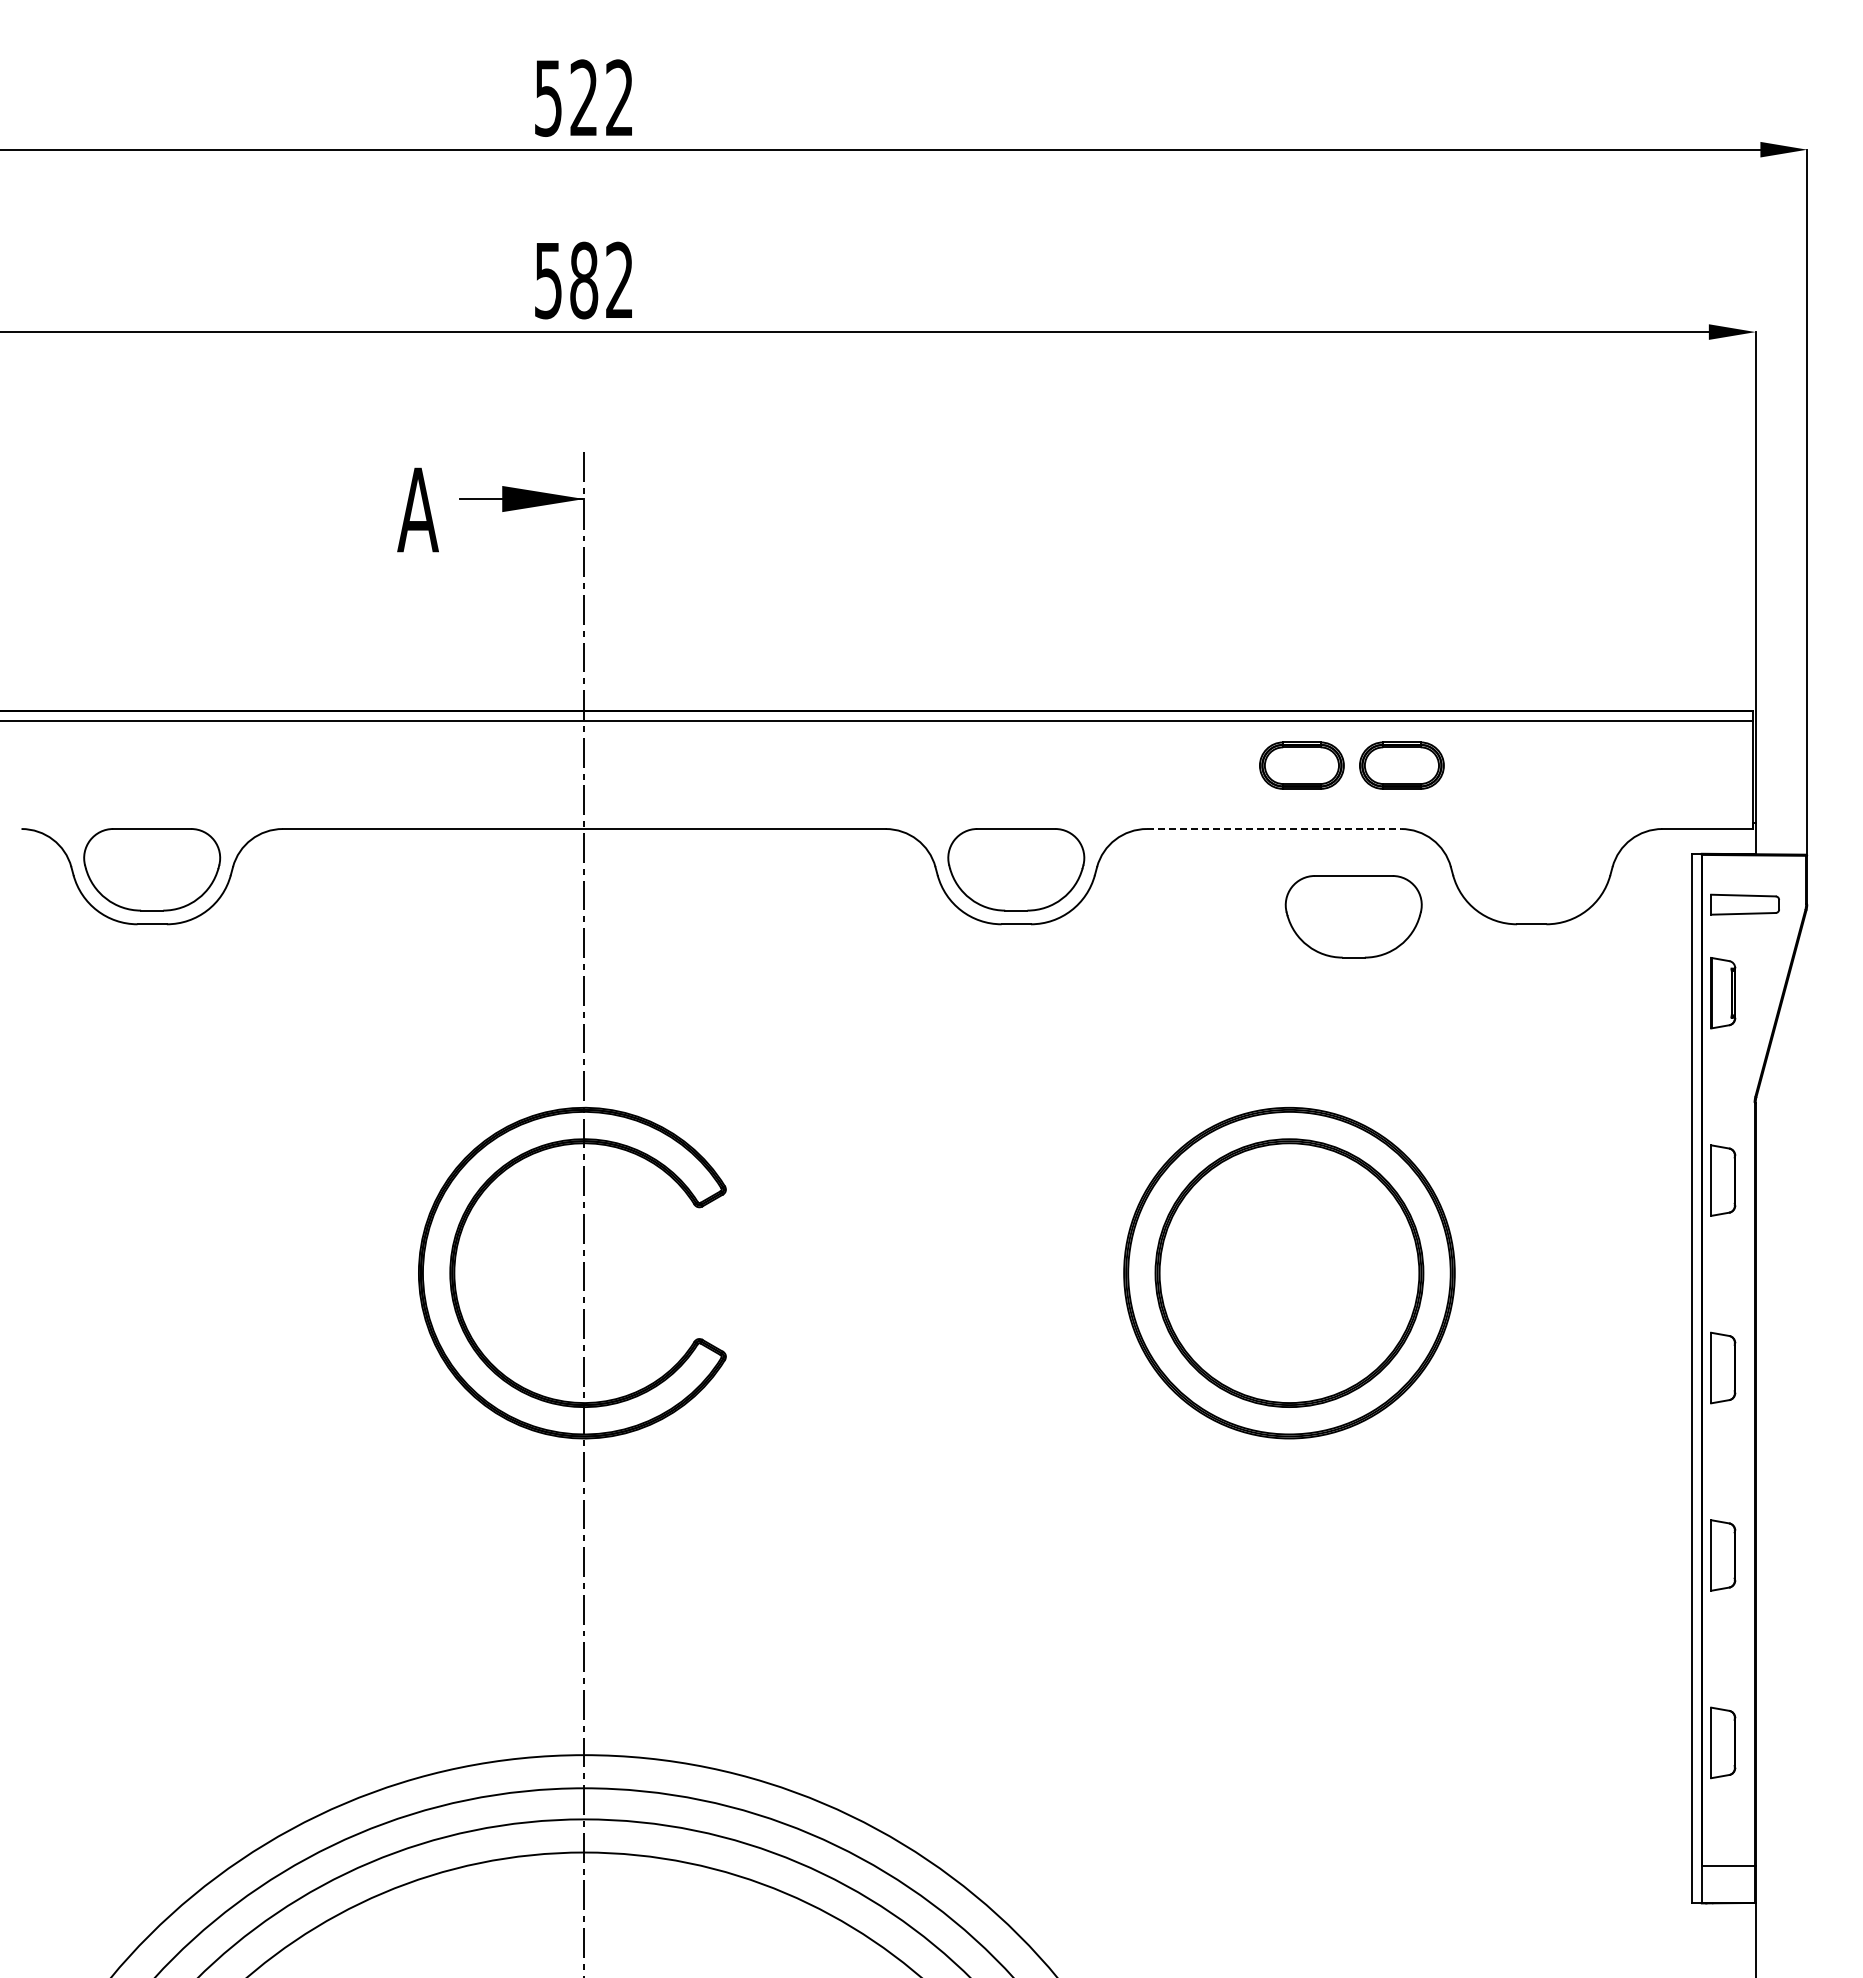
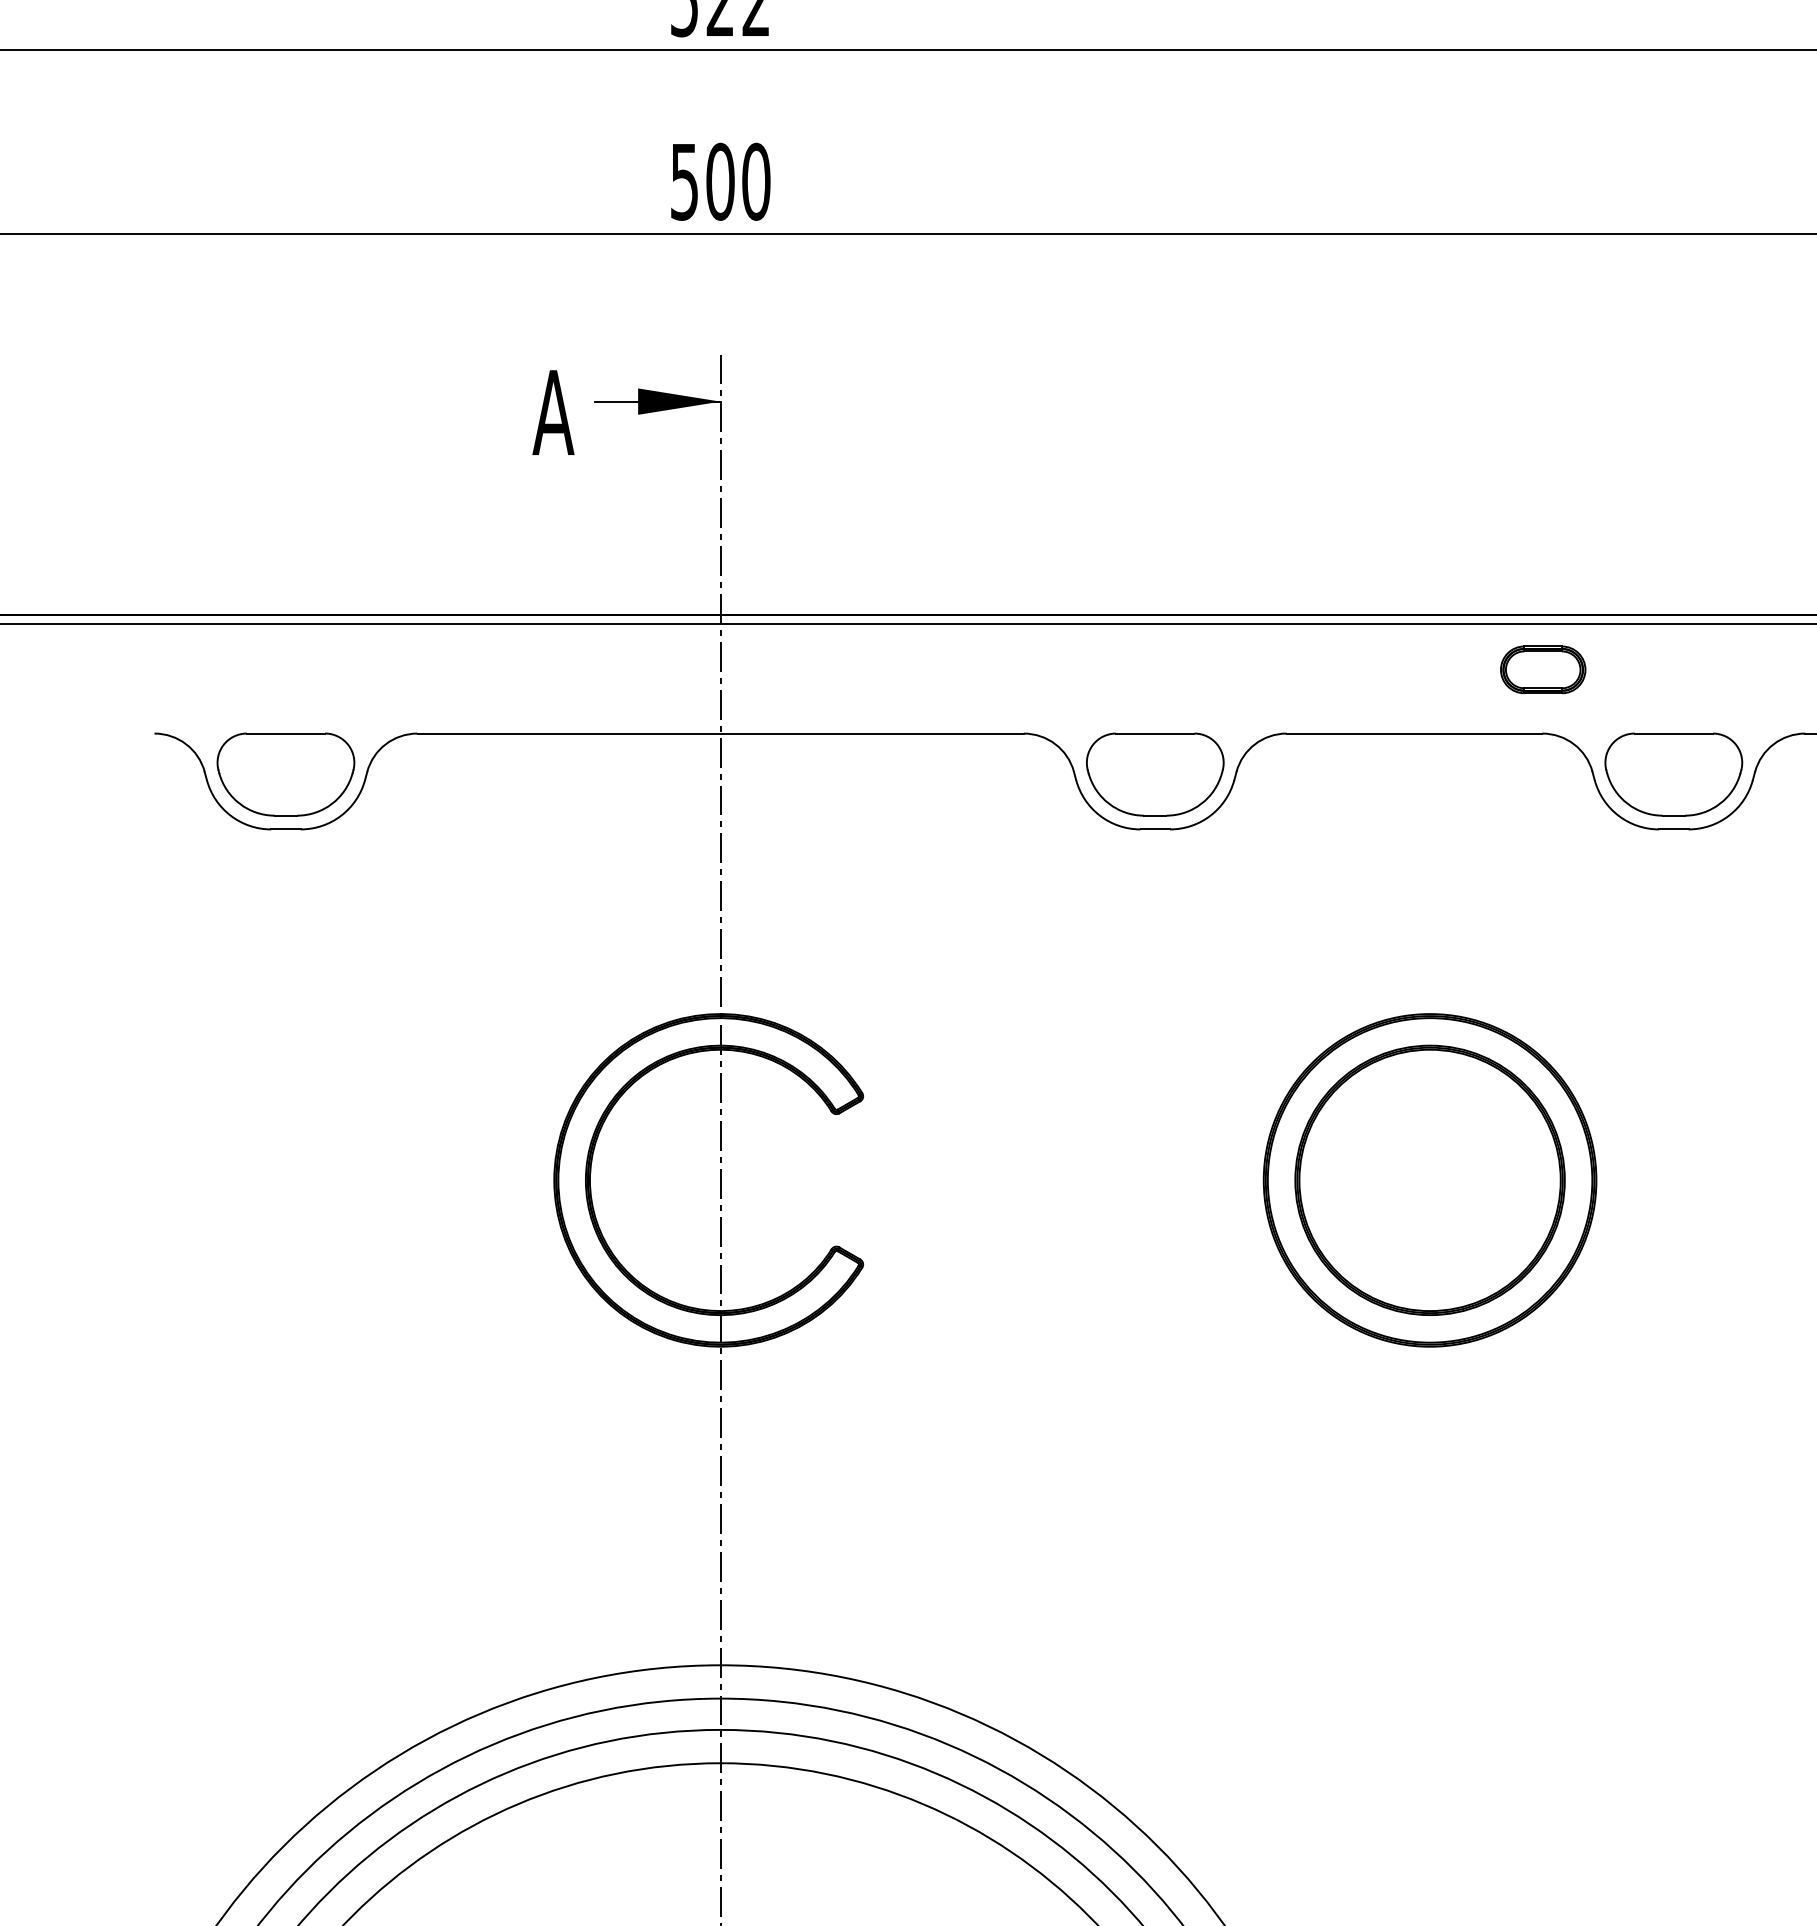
text: (601, 280) -> (737, 181), 582 -> 500
part: (1301, 765) -> (1442, 669), removed
line: (1274, 828) -> (1415, 733), dashed -> solid
part: (1353, 916) -> (1673, 774), moved

